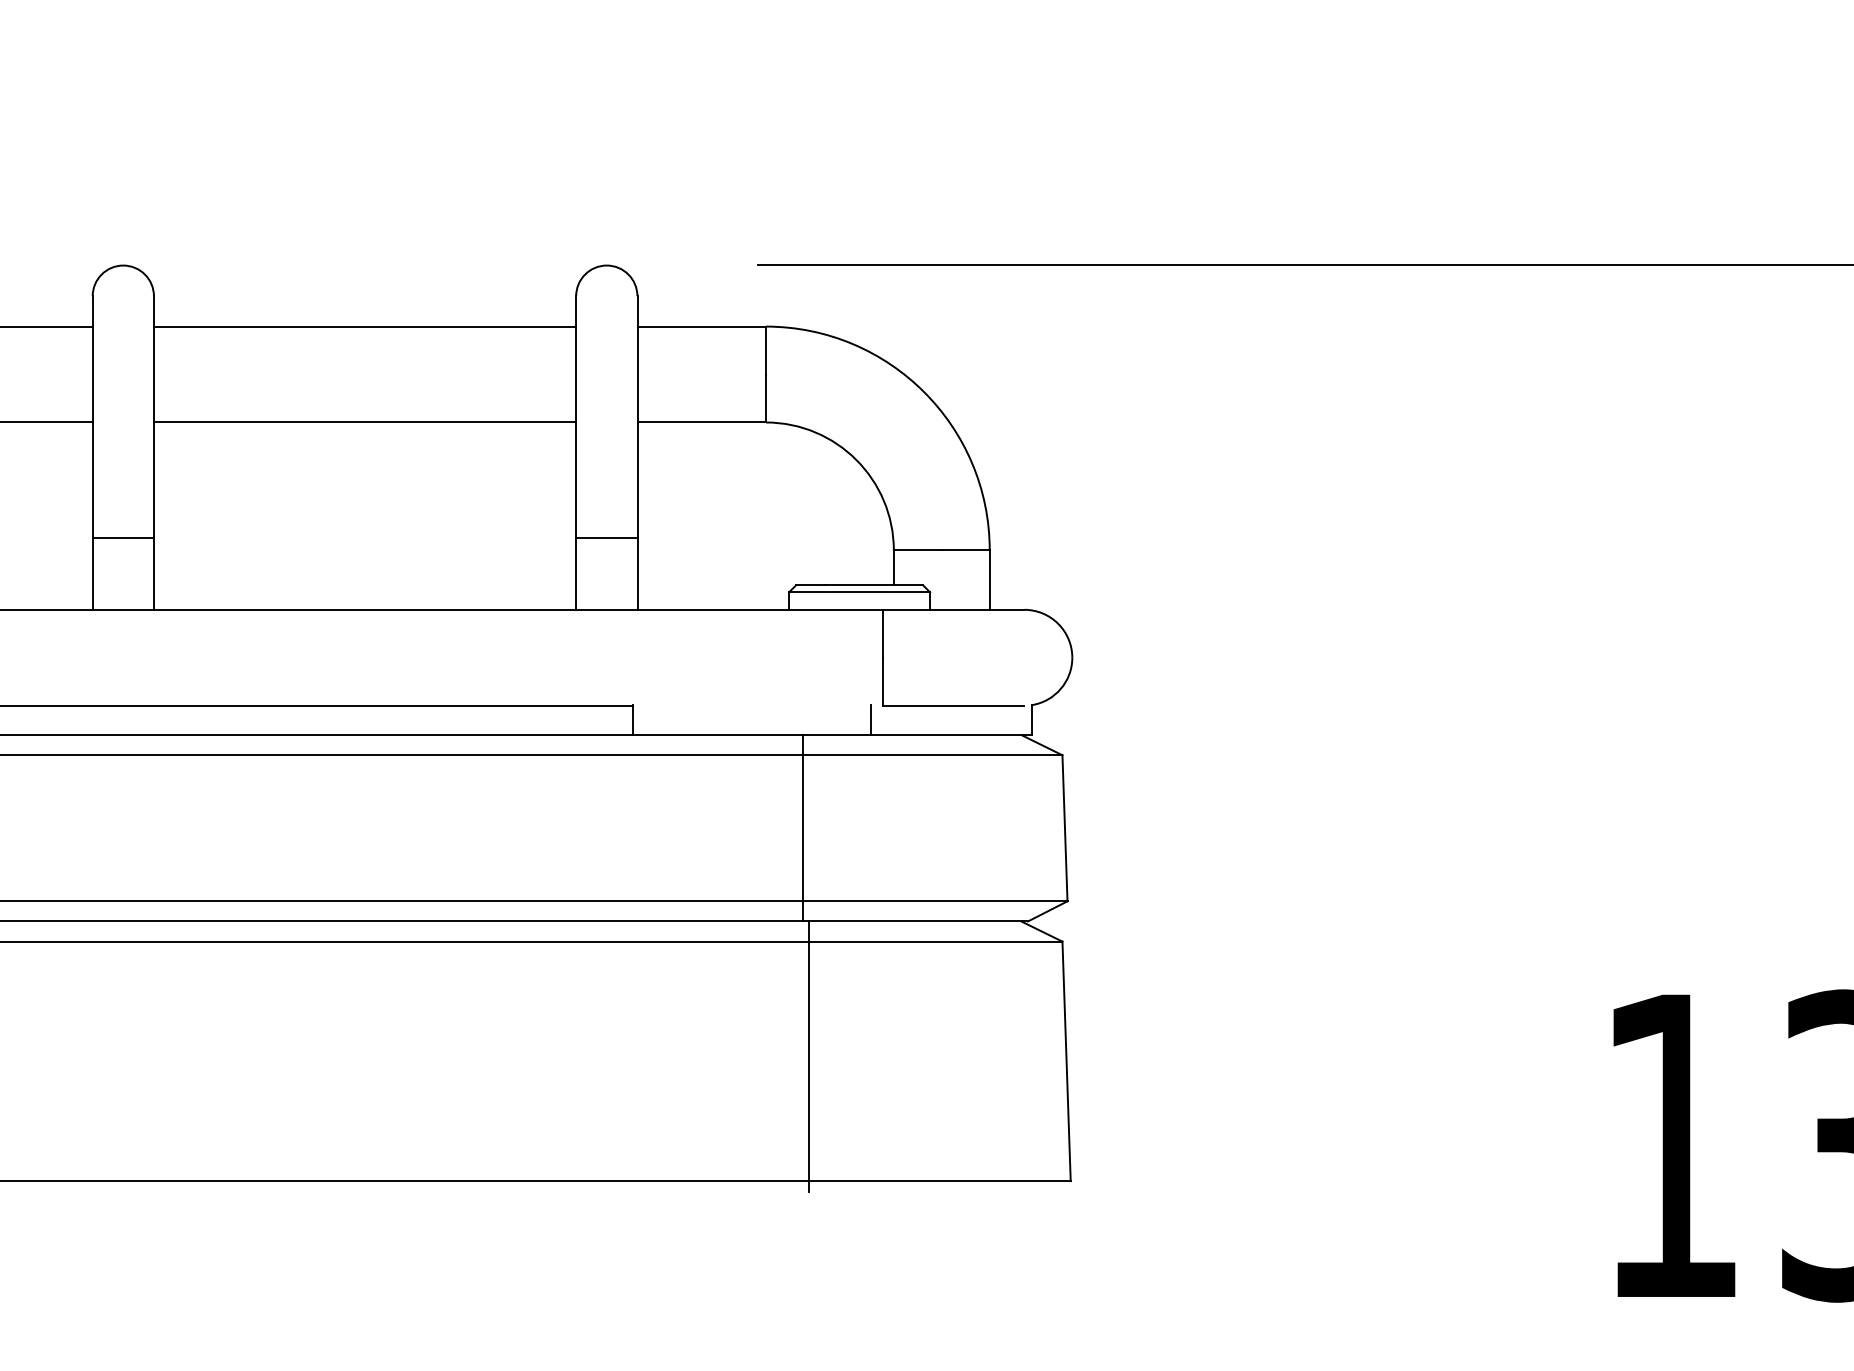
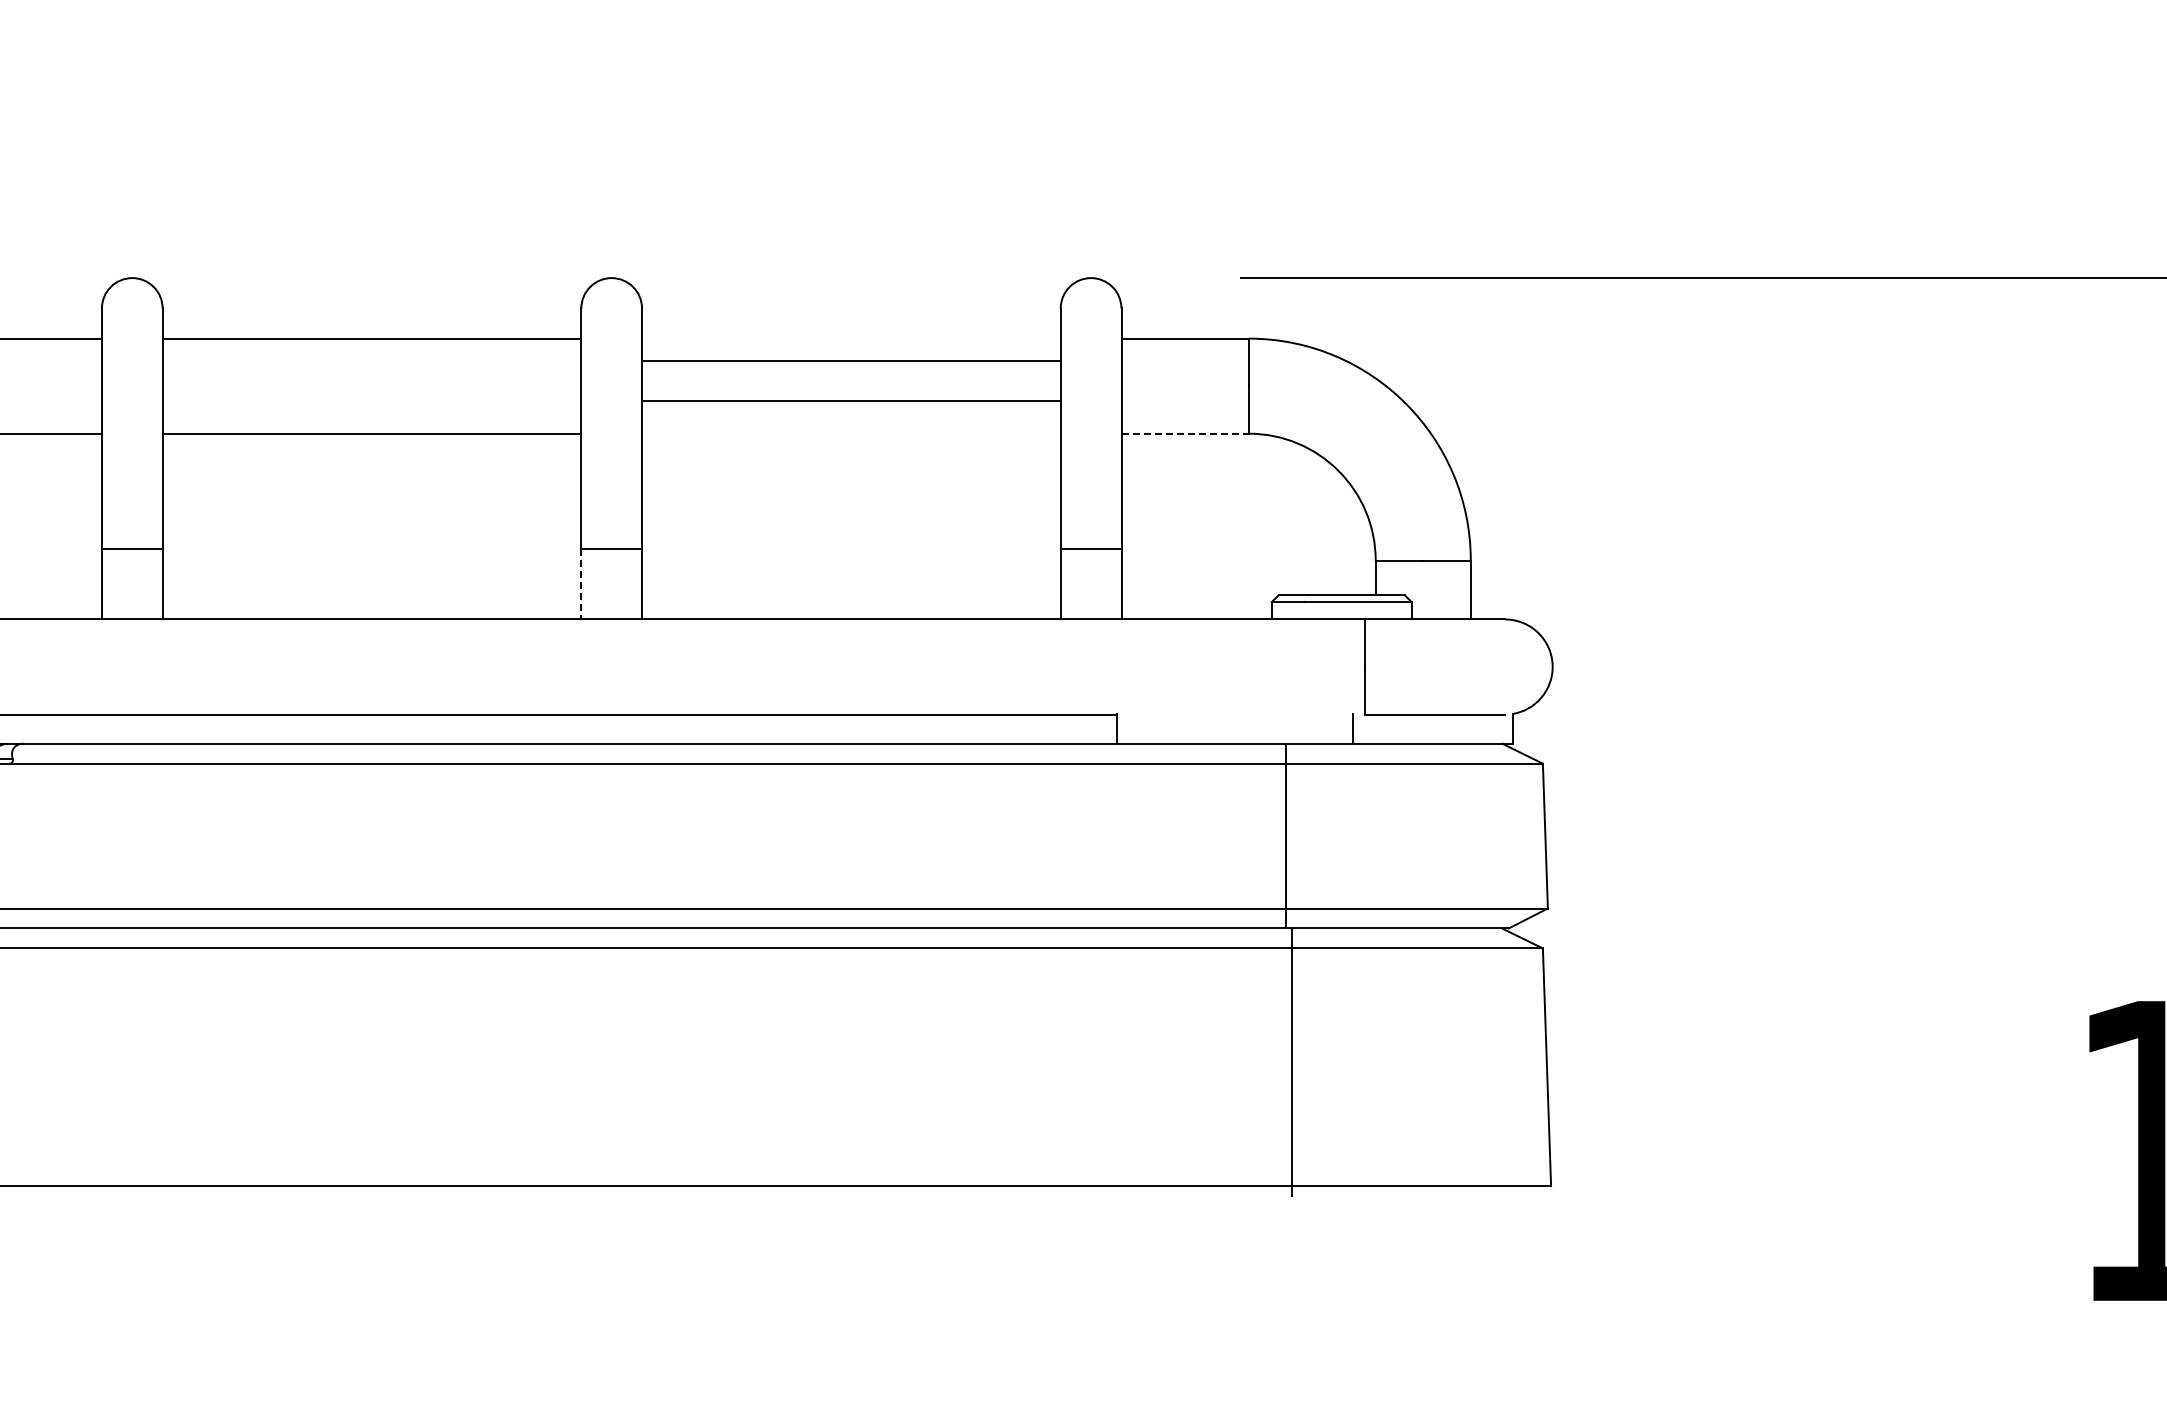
line: (365, 326) -> (851, 400), moved
line: (365, 422) -> (851, 360), moved
line: (702, 422) -> (1185, 433), solid -> dashed
line: (92, 574) -> (581, 584), solid -> dashed

